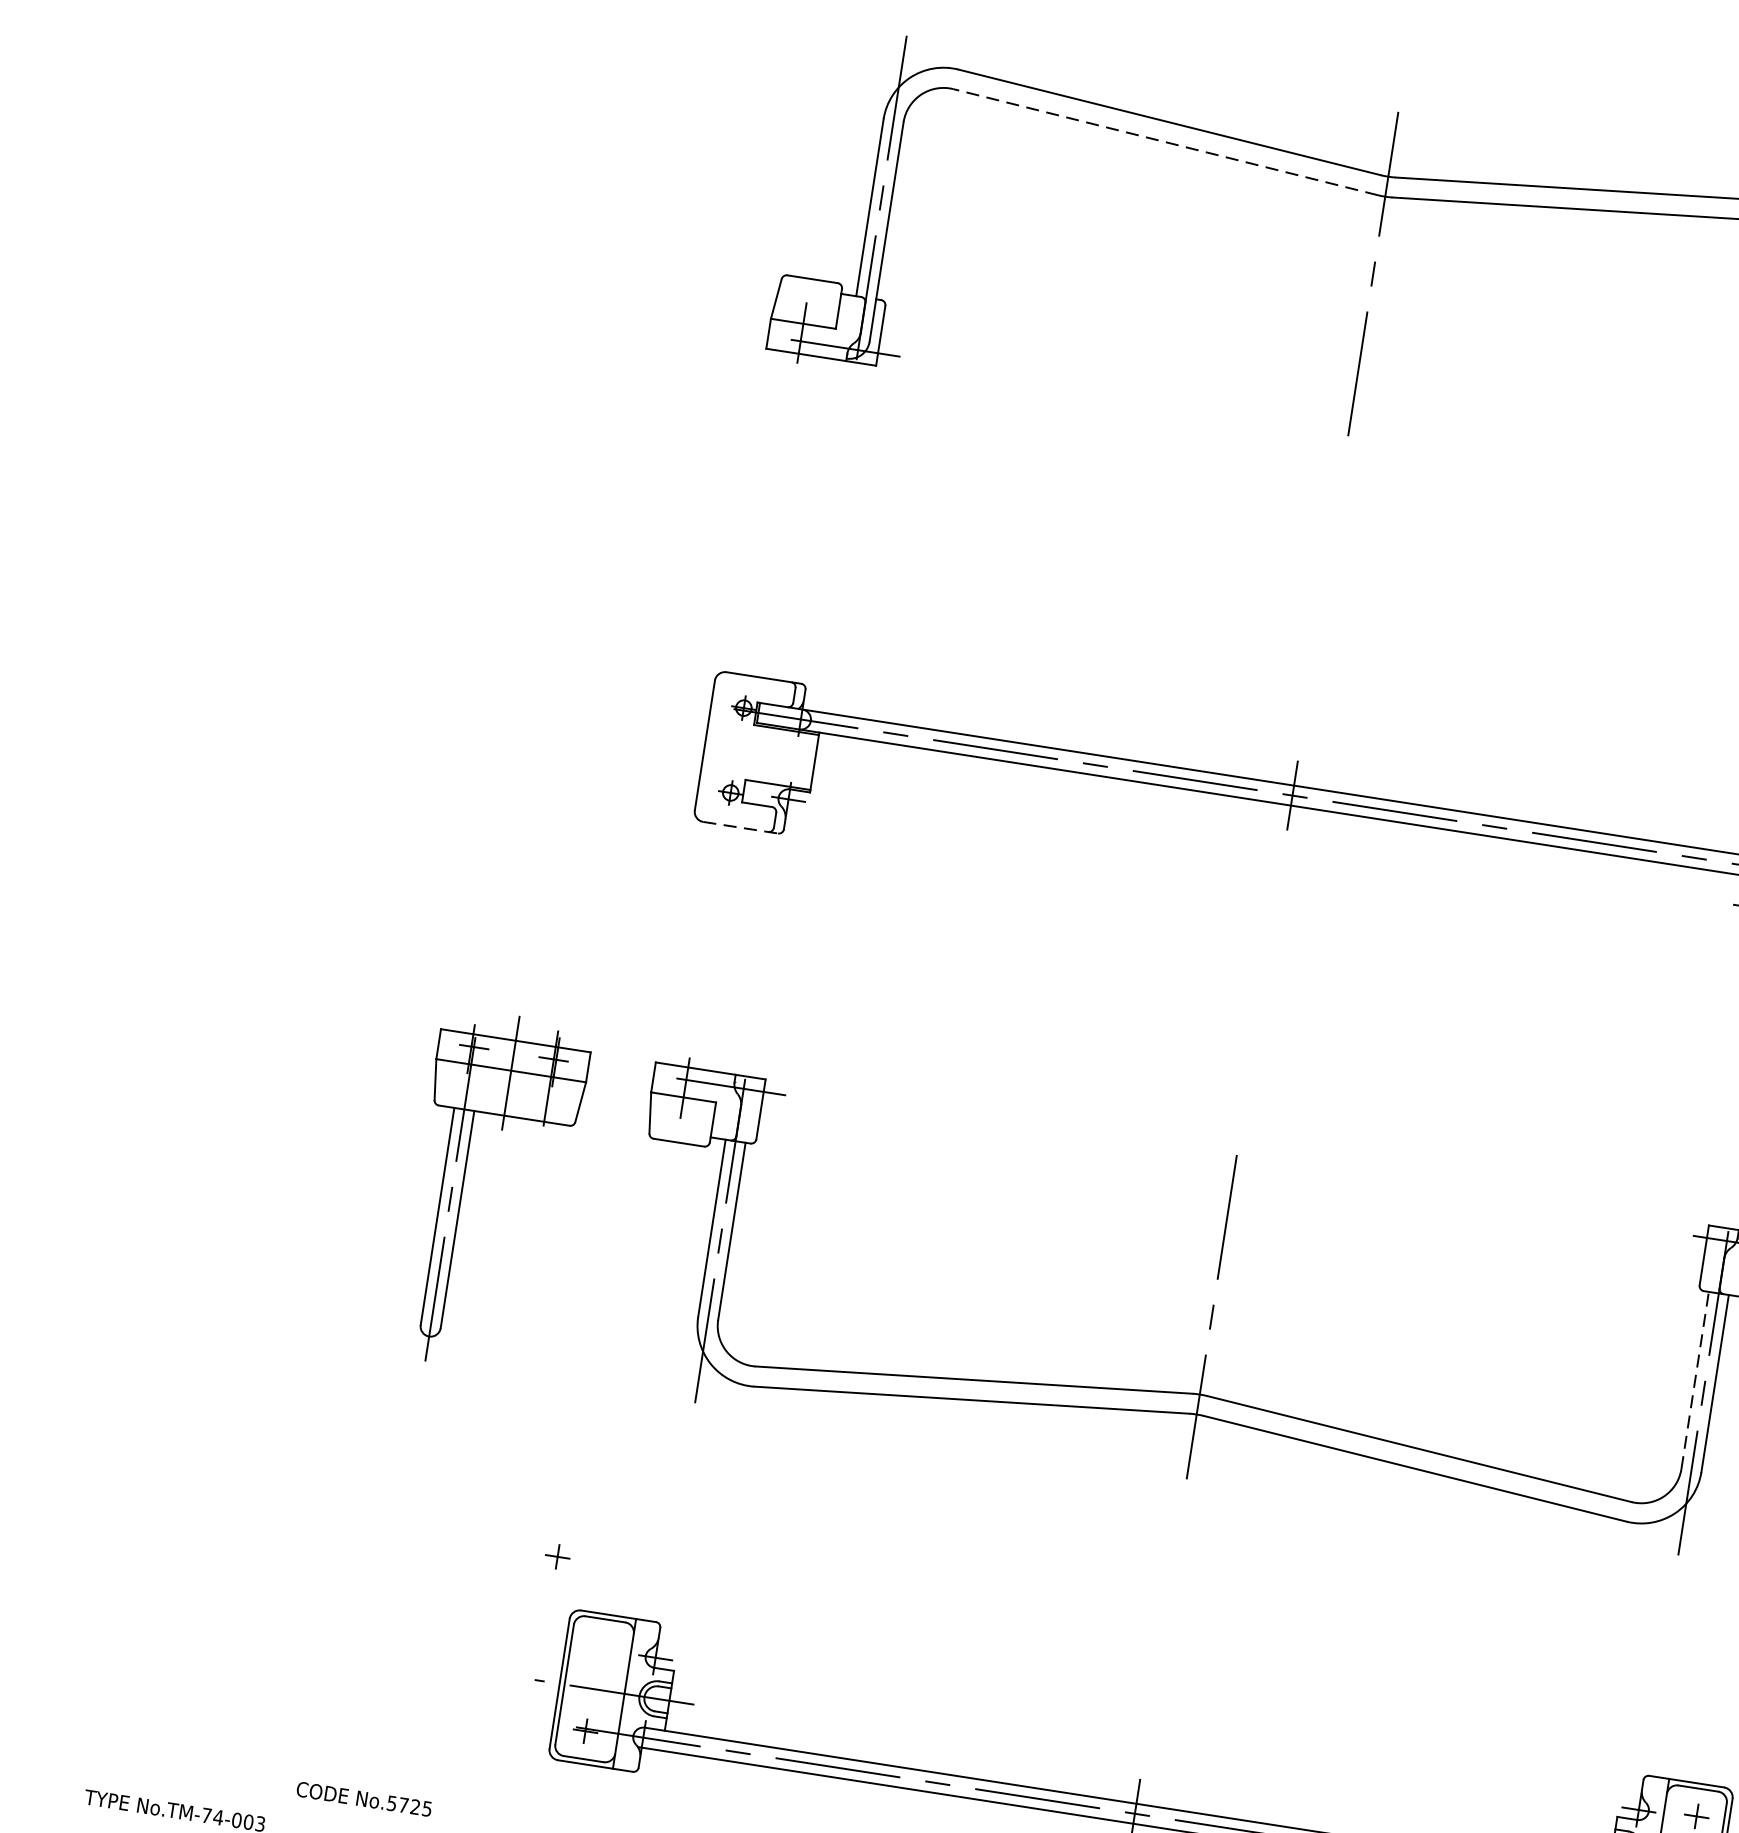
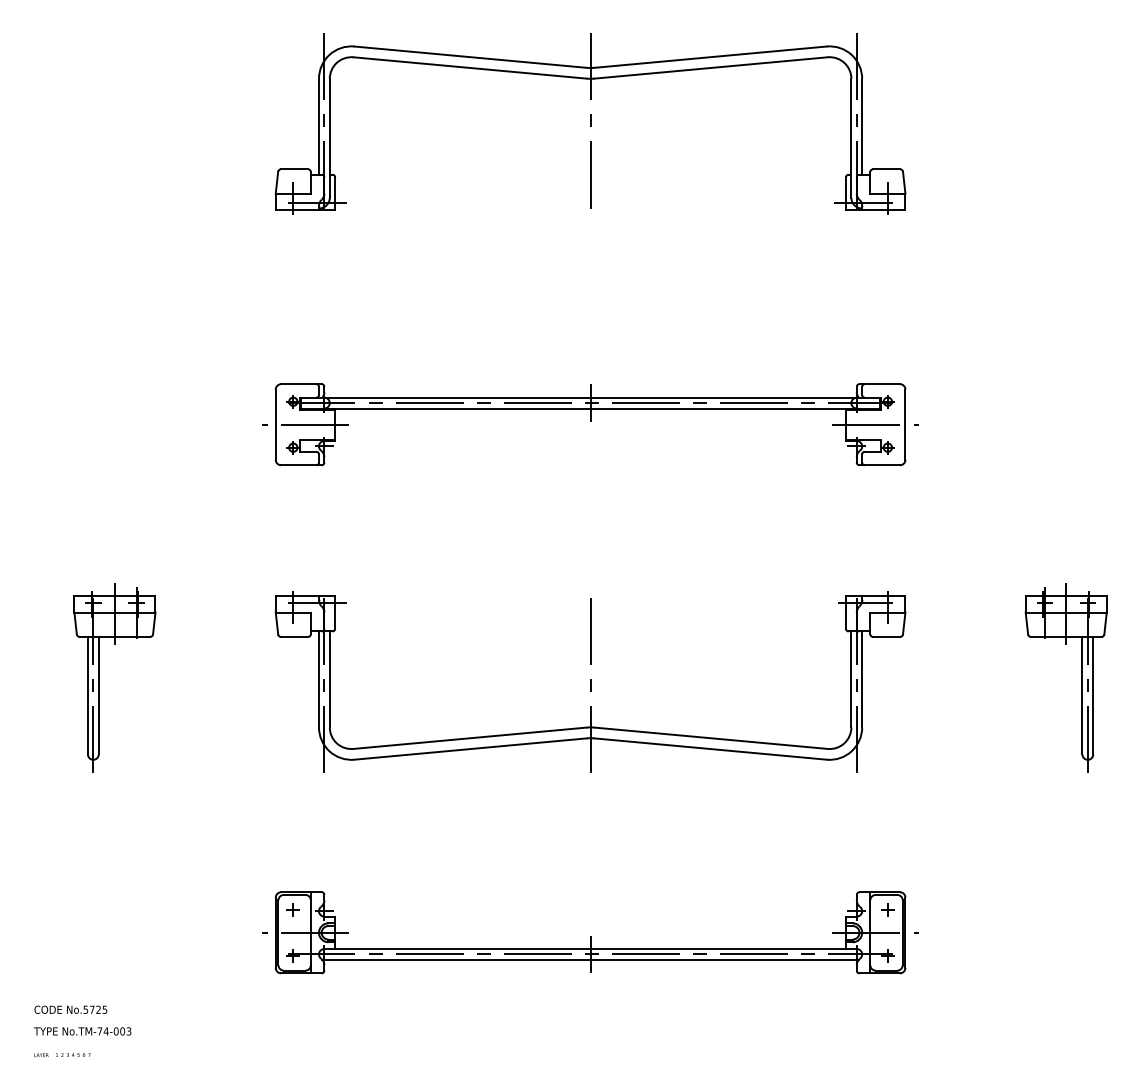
line: (1164, 141) -> (469, 67), dashed -> solid
line: (759, 753) -> (305, 424), added
line: (740, 828) -> (301, 465), dashed -> solid
part: (464, 1186) -> (99, 677), moved
line: (1695, 1380) -> (851, 679), dashed -> solid
part: (556, 1556) -> (292, 909), moved
text: (363, 1798) -> (70, 1009), moved

